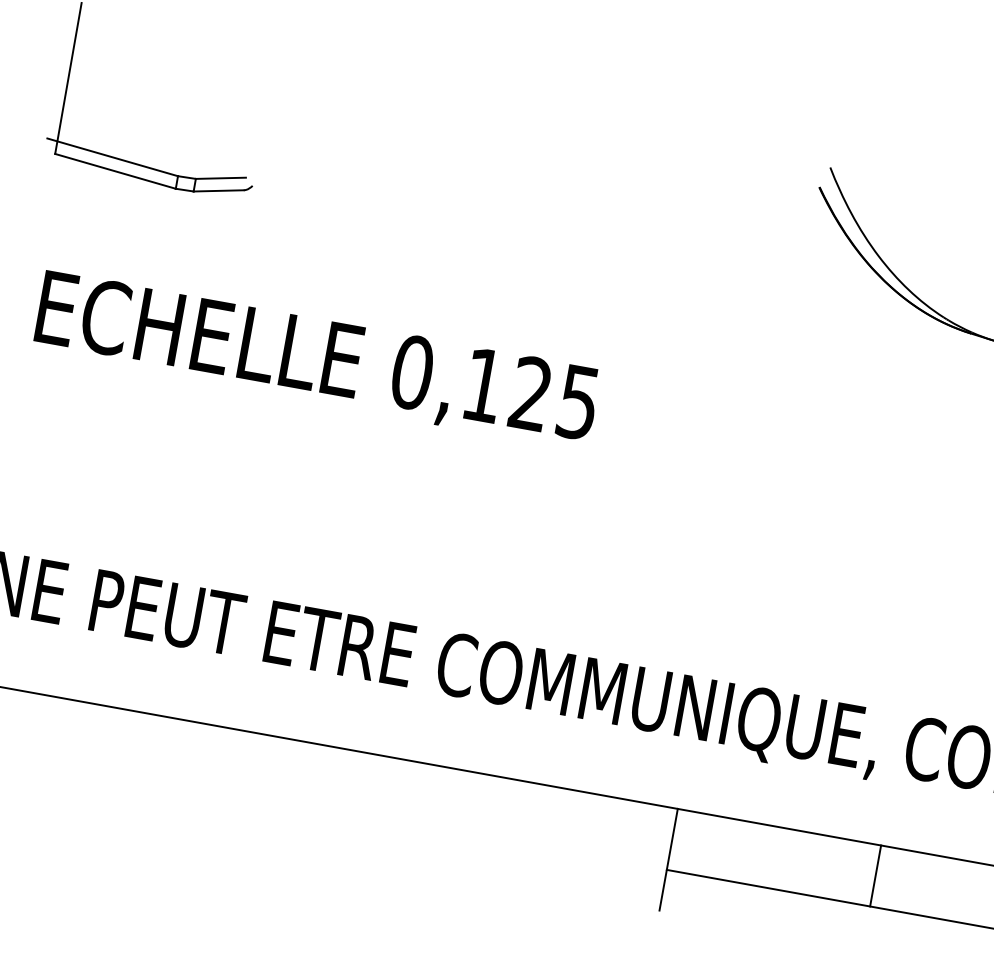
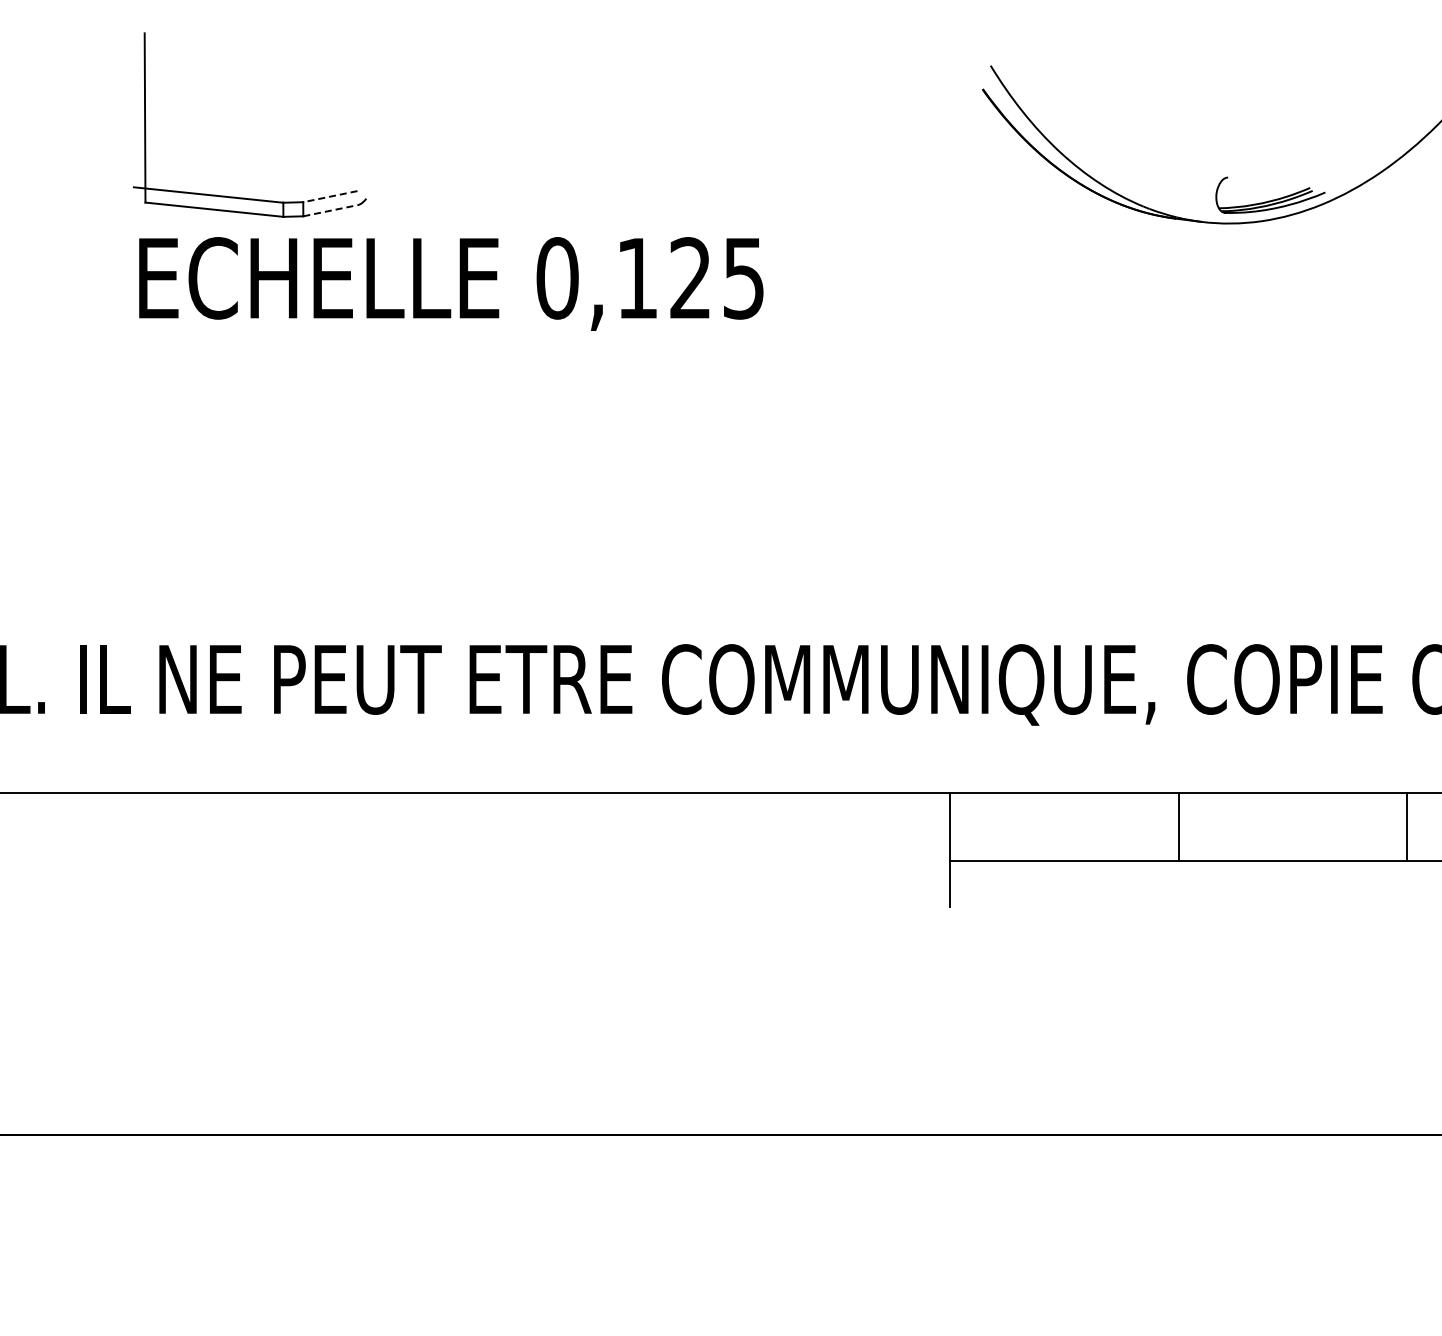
line: (221, 178) -> (330, 196), solid -> dashed
line: (218, 190) -> (330, 210), solid -> dashed
text: (317, 360) -> (451, 283), moved

